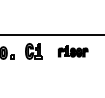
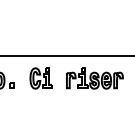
part: (72, 51) -> (93, 78), size x1.43

